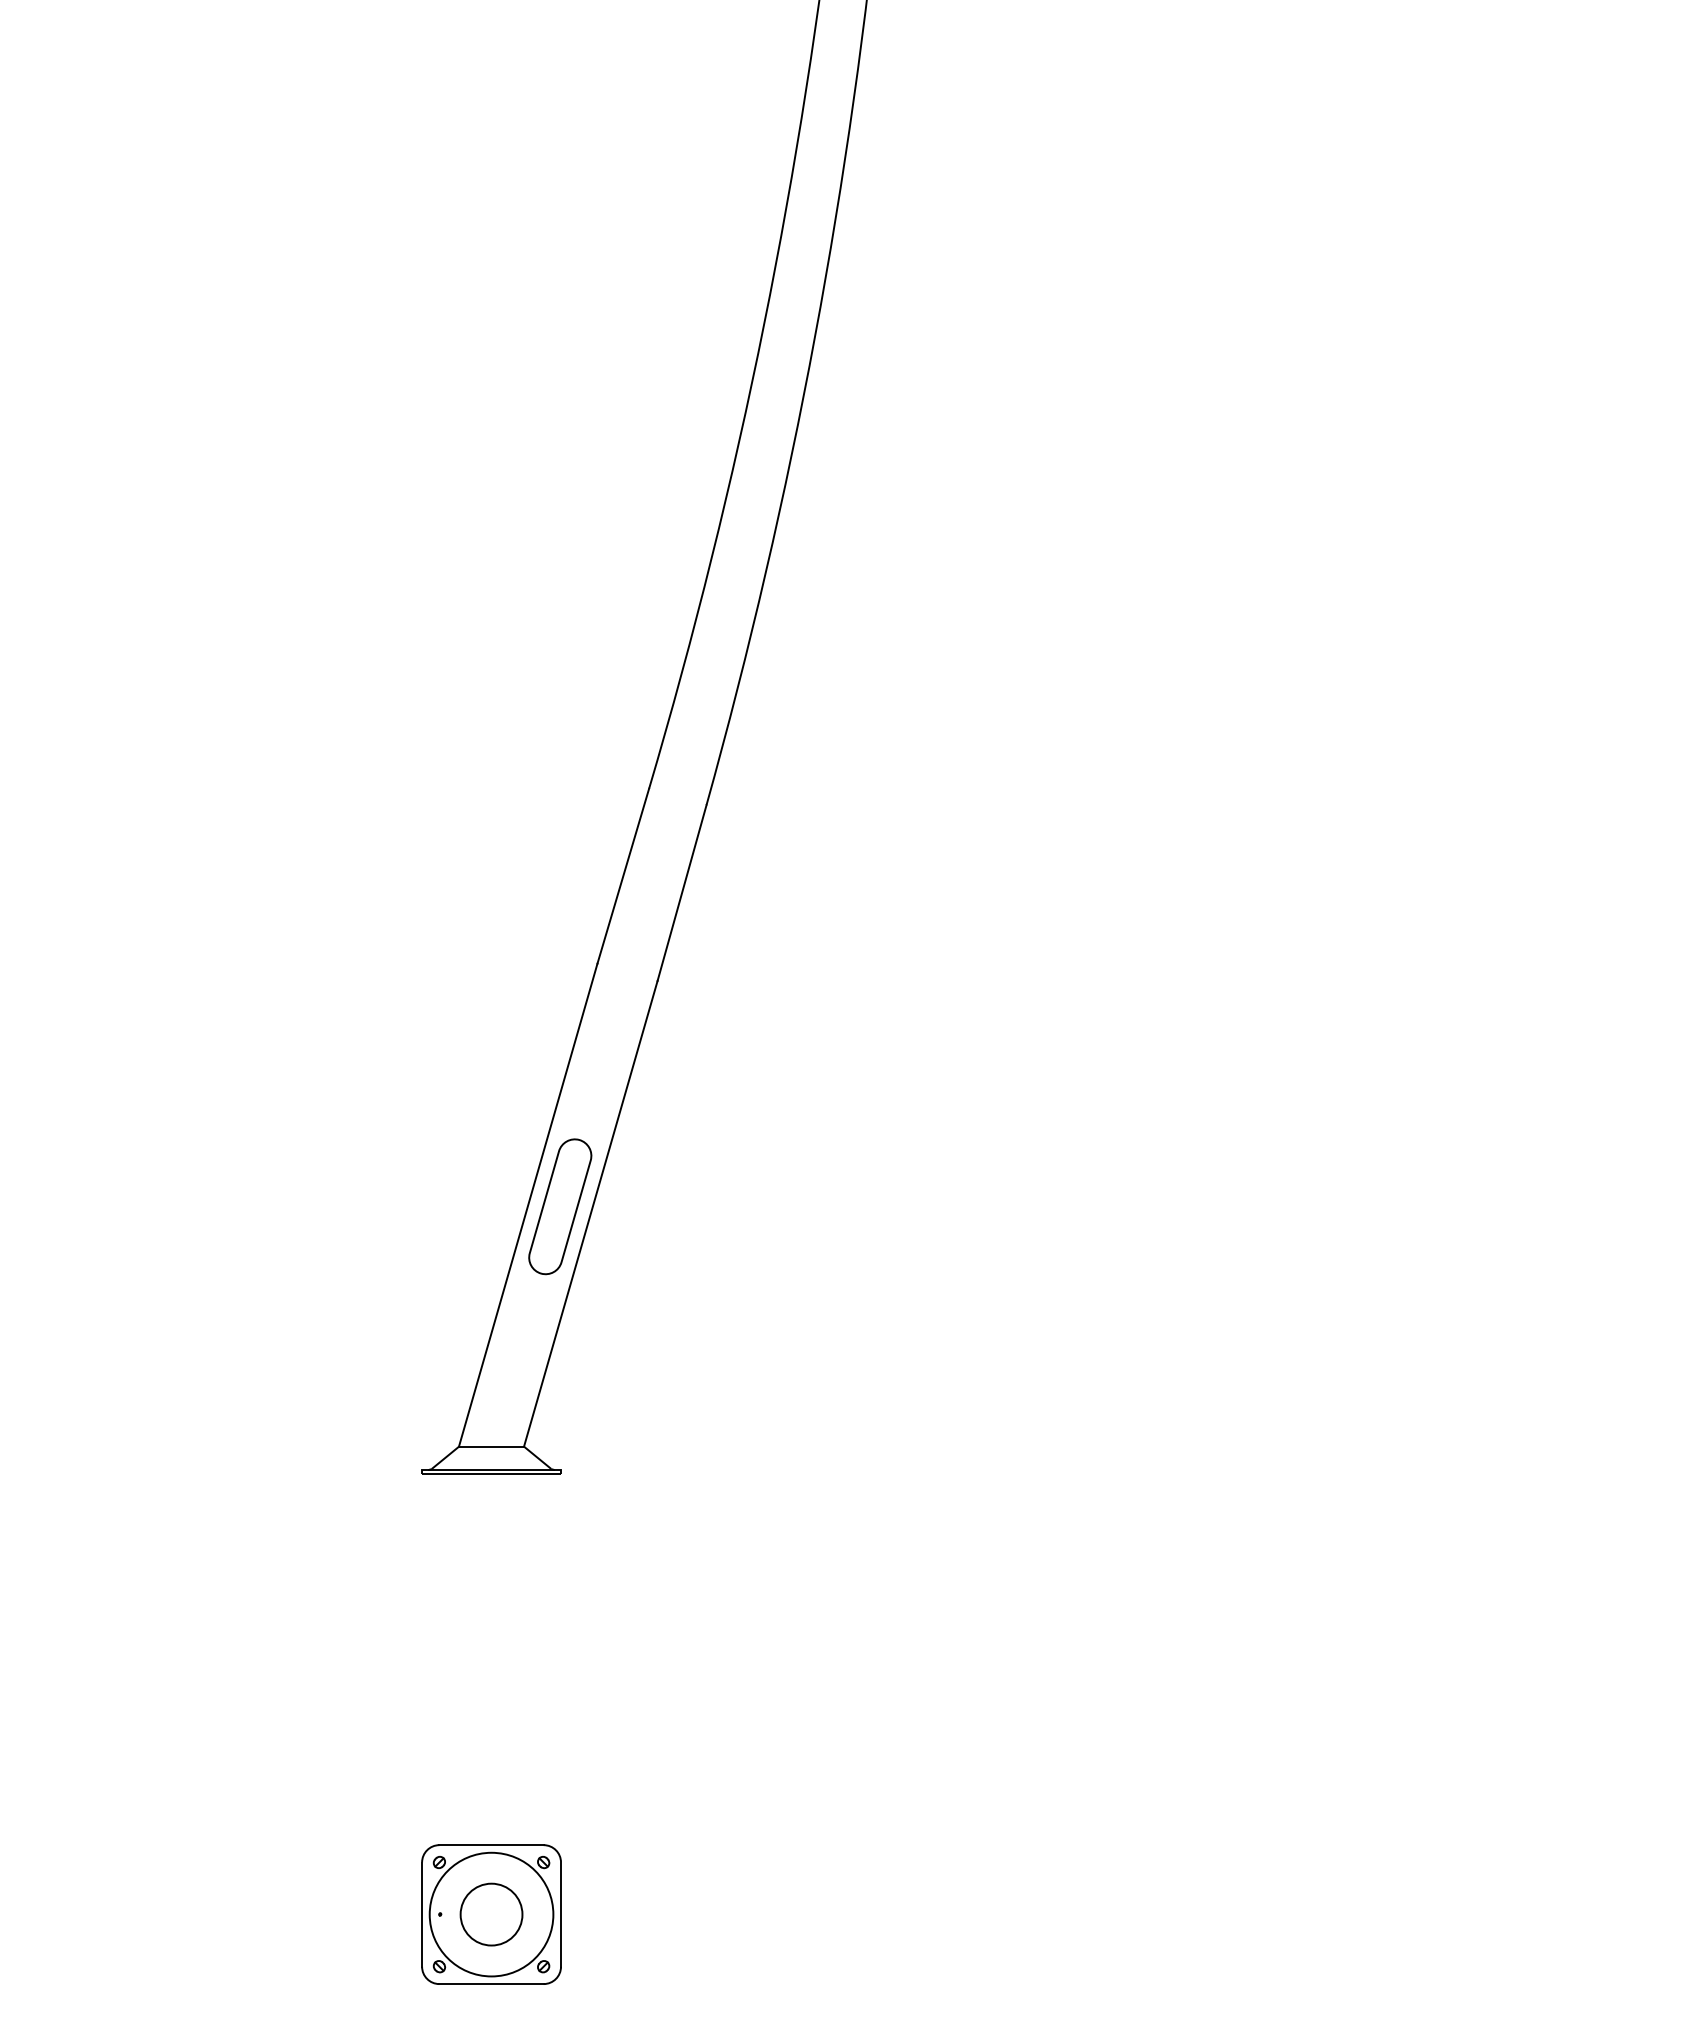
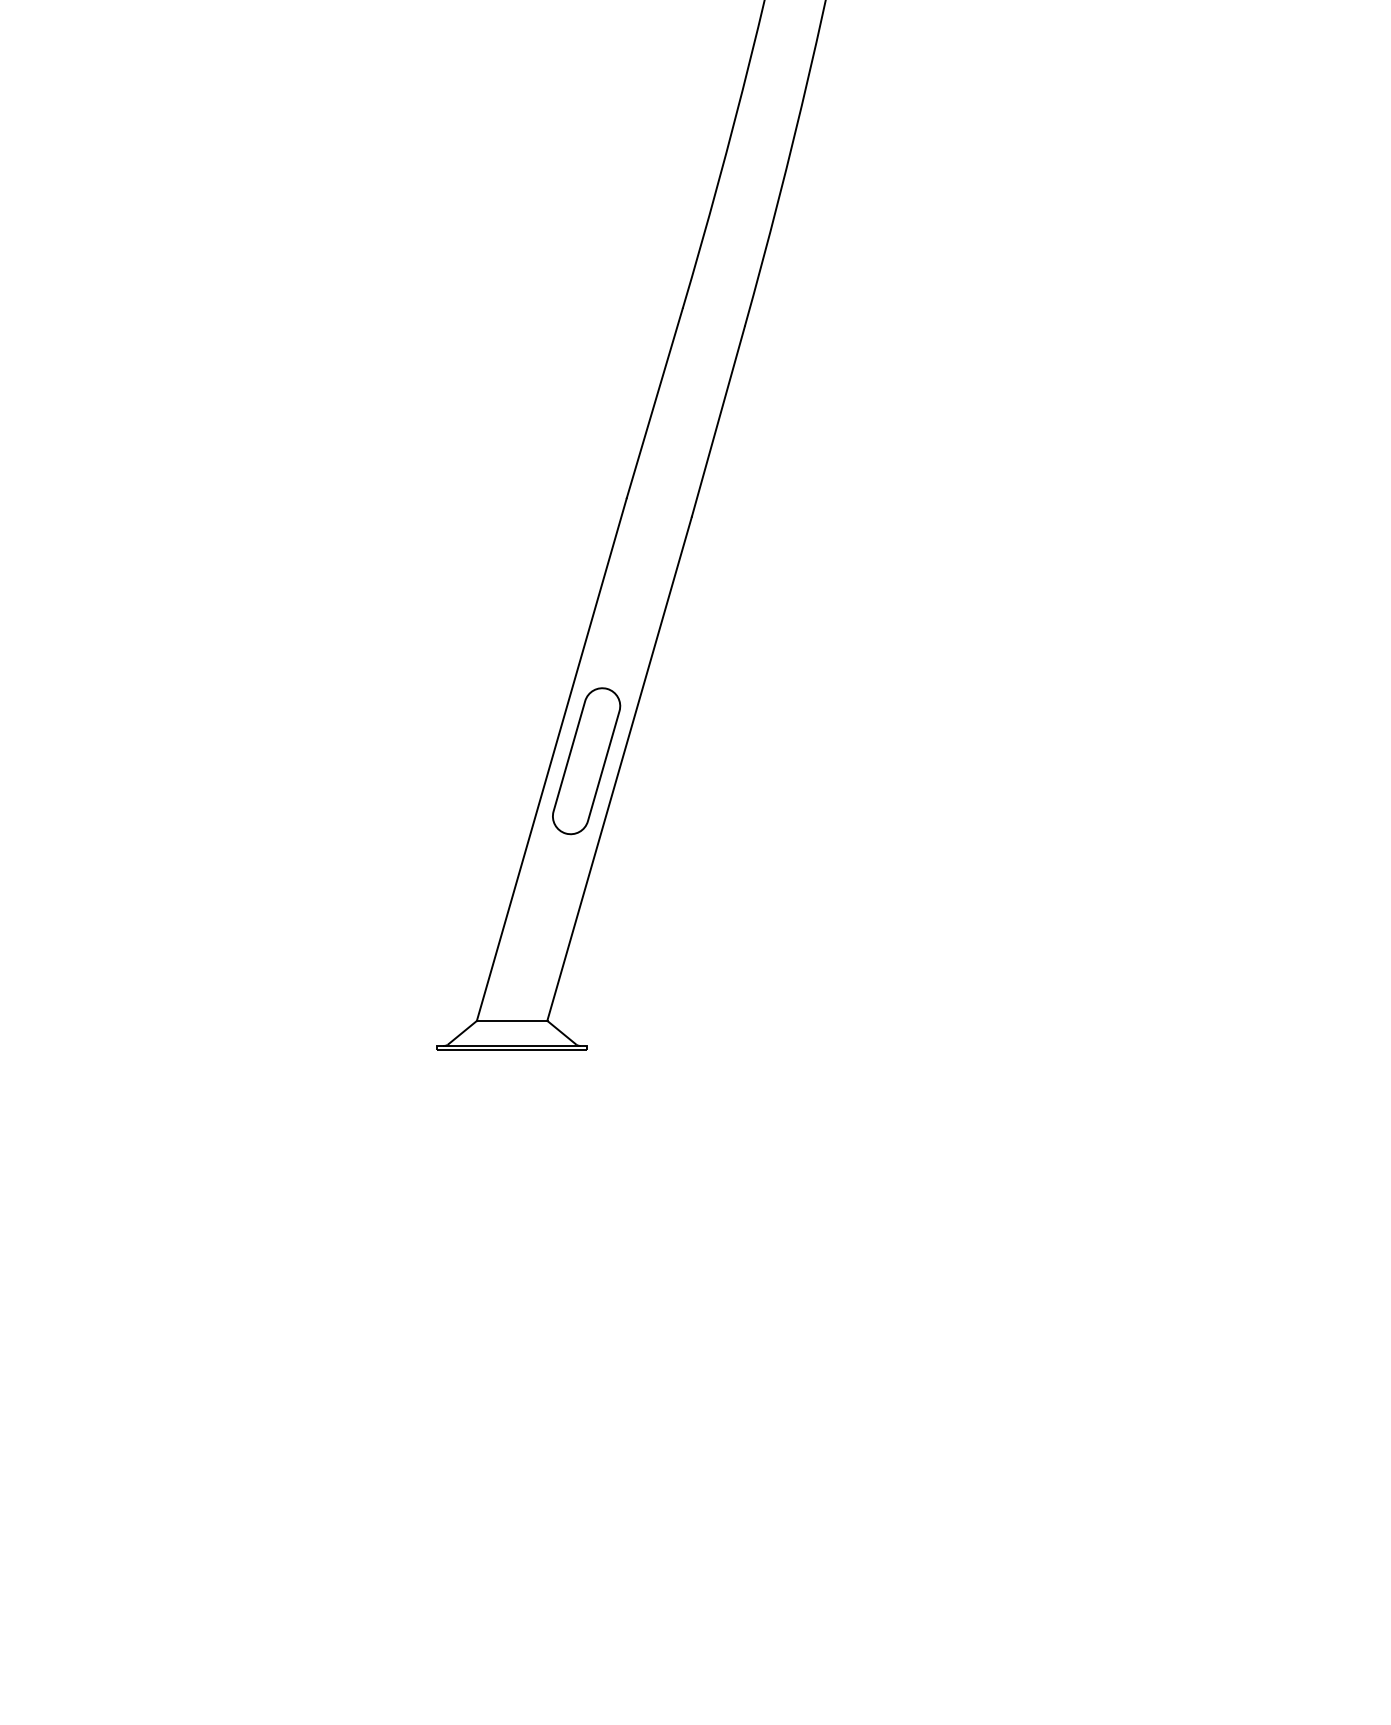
part: (491, 1914) -> (512, 1527), removed

